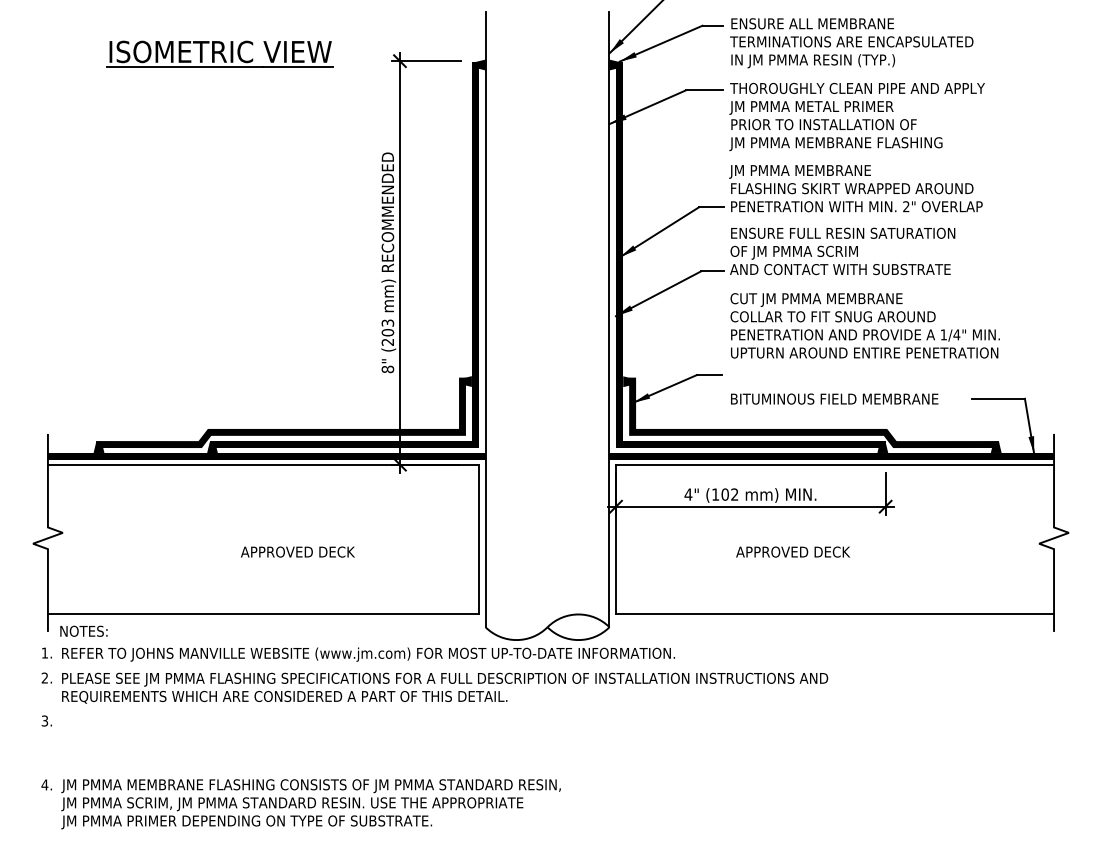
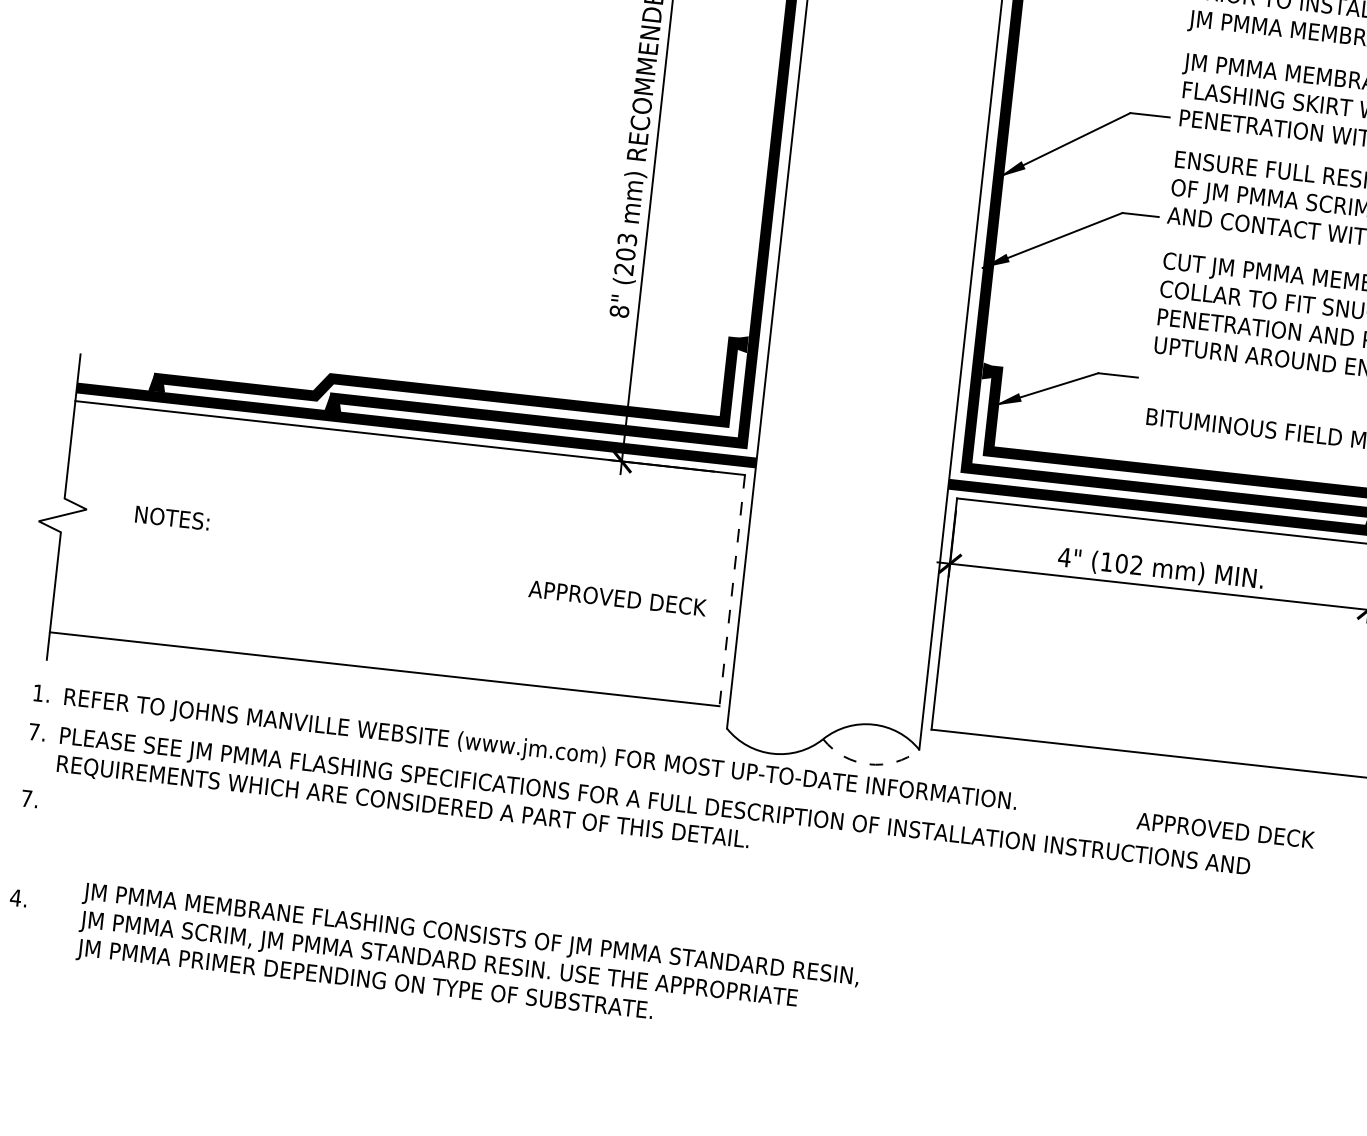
line: (479, 539) -> (732, 591), solid -> dashed
text: (297, 551) -> (617, 597), moved
text: (793, 551) -> (1226, 829), moved
text: (83, 630) -> (171, 516), moved
arc: (578, 640) -> (868, 765), solid -> dashed
text: (44, 677) -> (33, 730), 2. -> 7.
text: (44, 720) -> (26, 797), 3. -> 7.
text: (310, 804) -> (466, 964), moved

